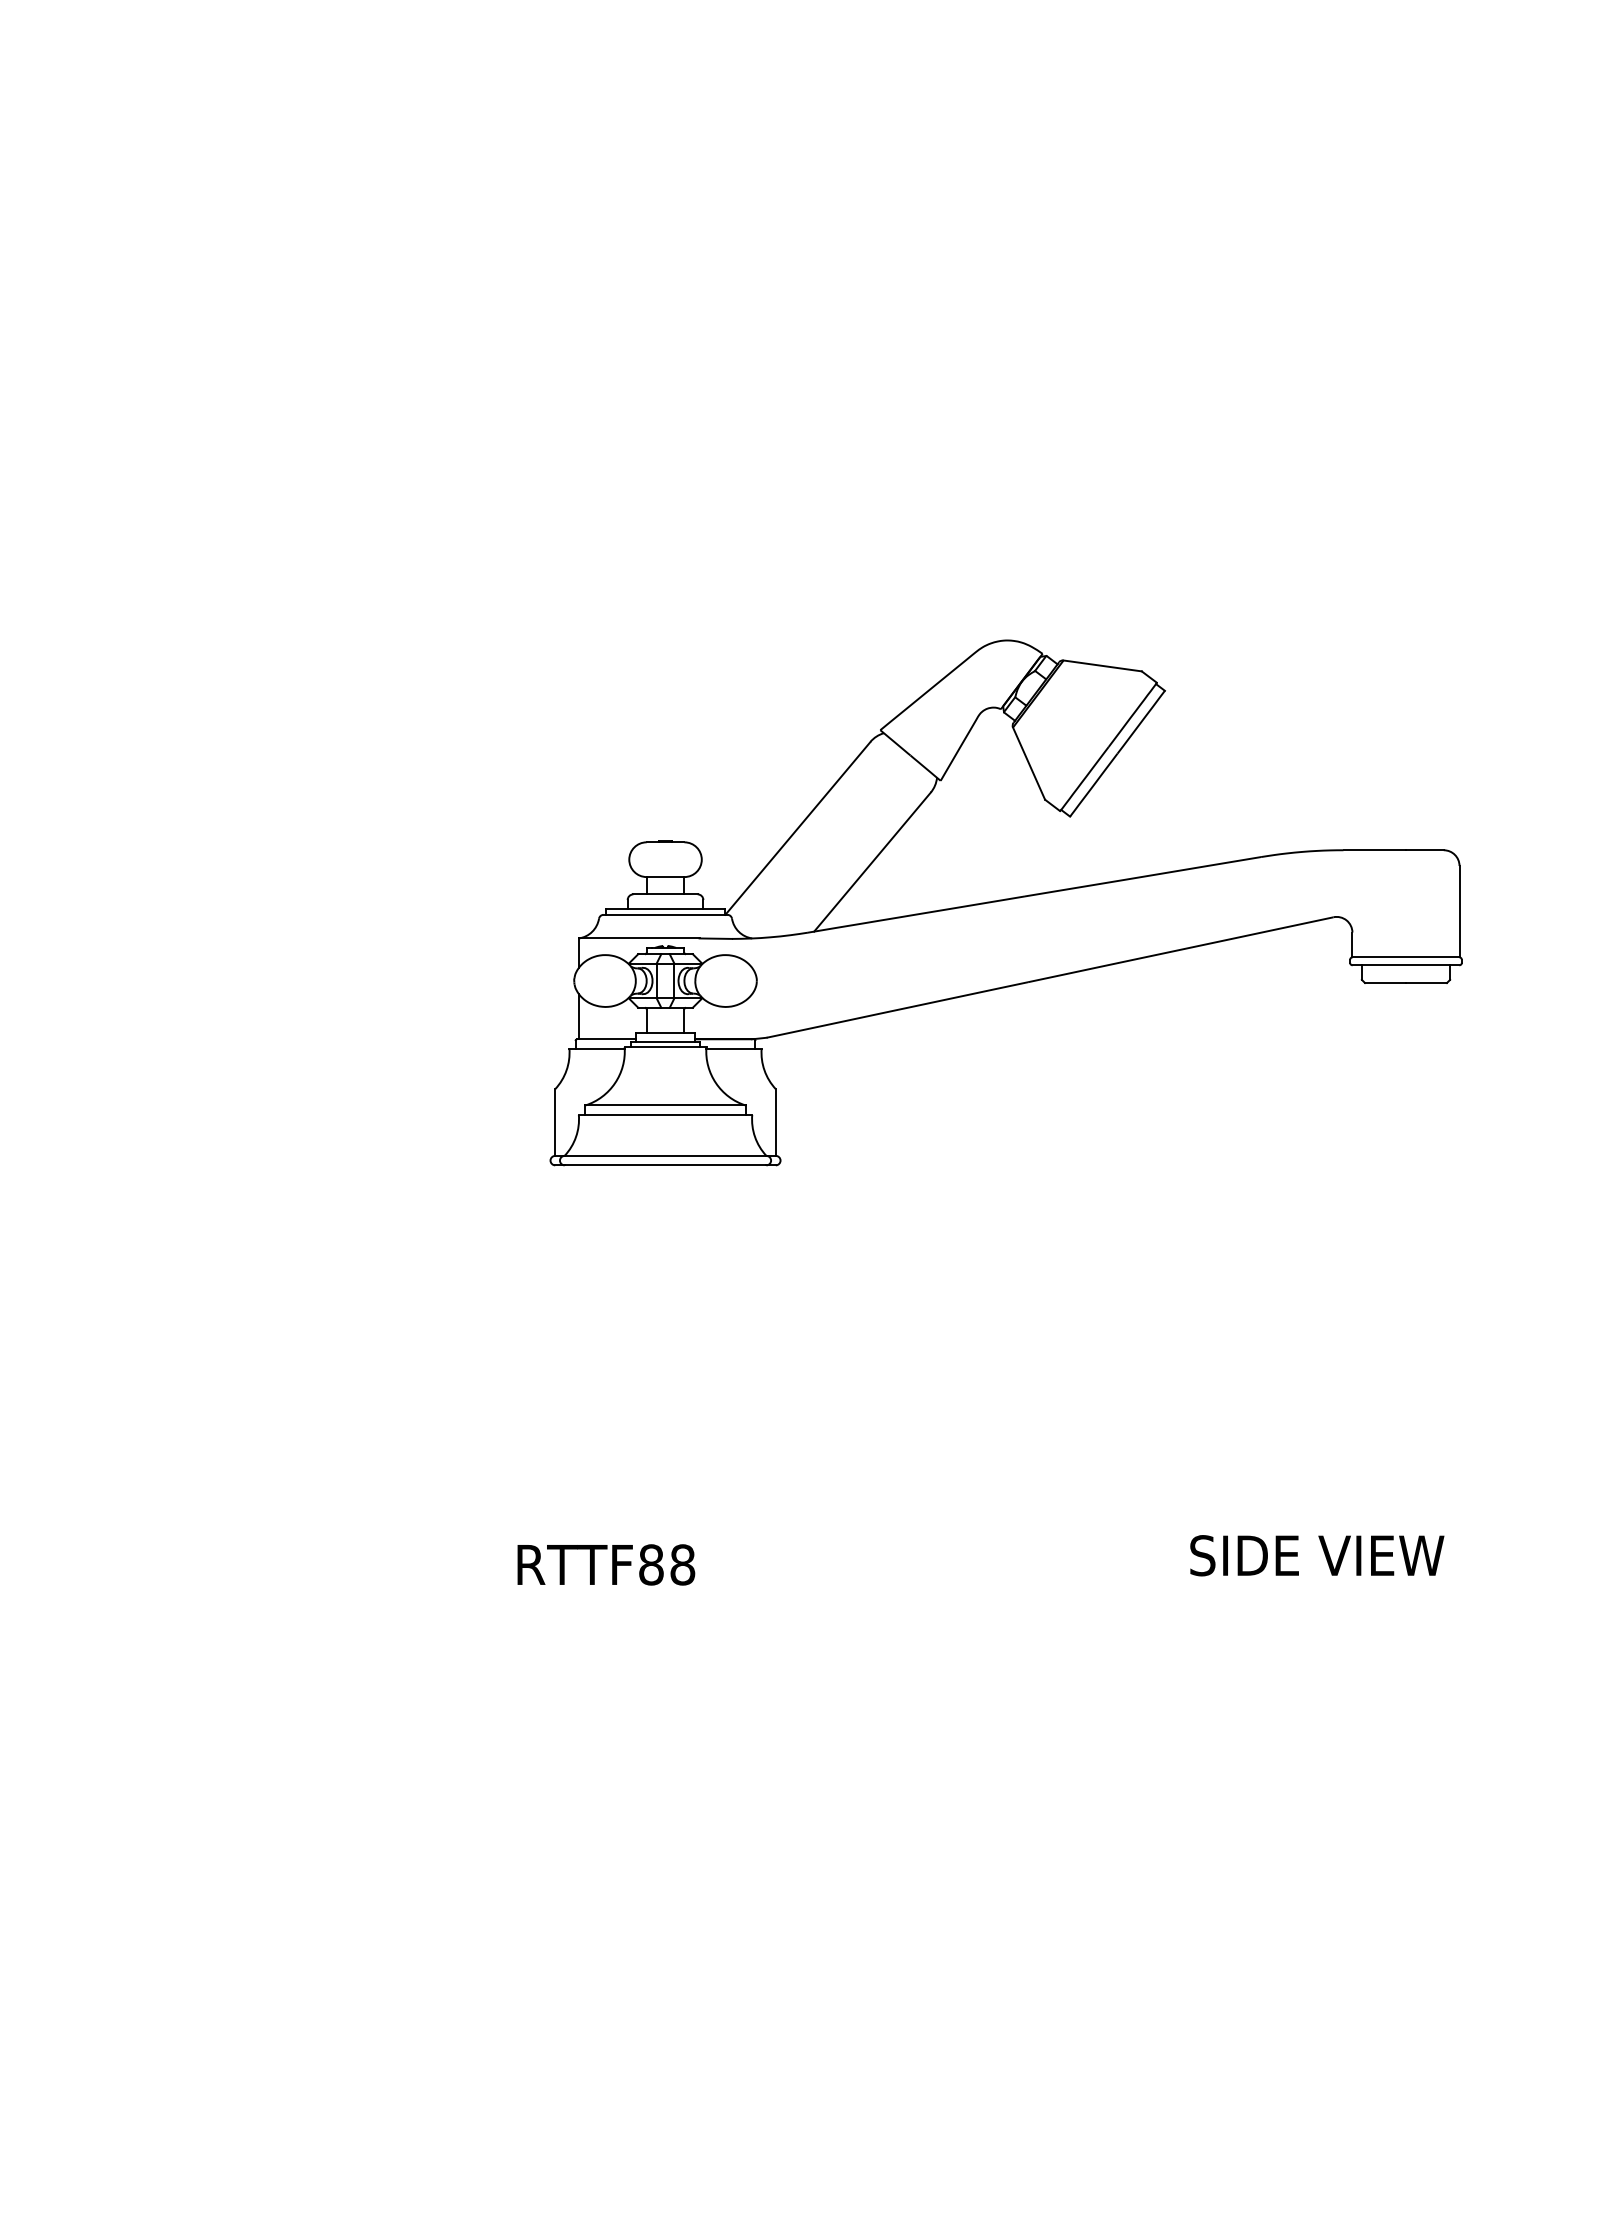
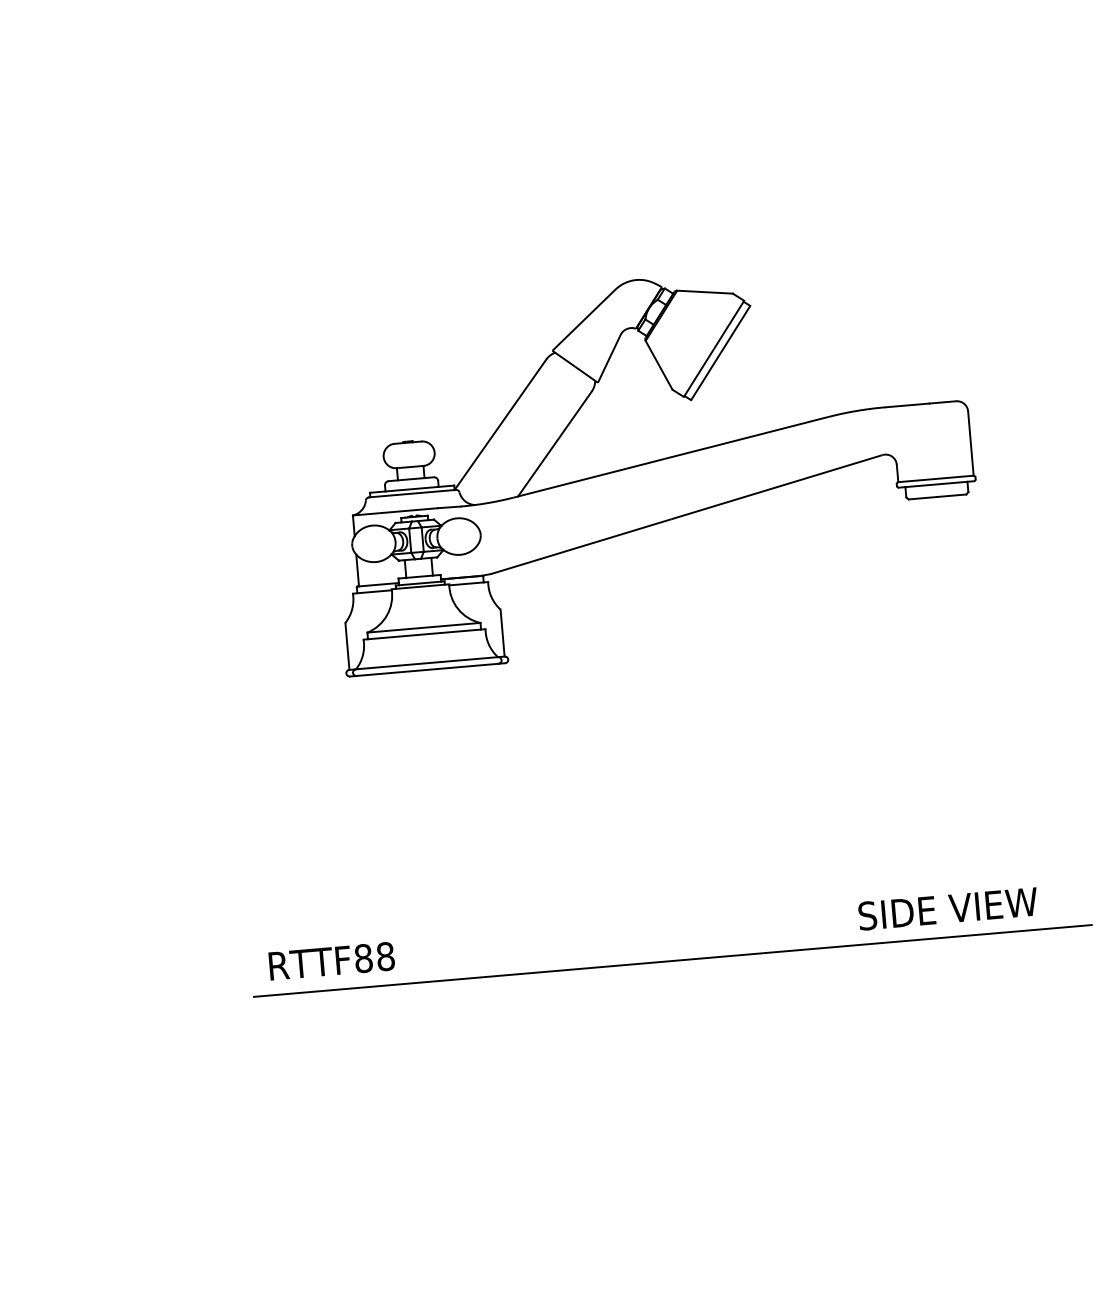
text: (1317, 1555) -> (948, 908), moved
text: (606, 1564) -> (332, 960), moved
line: (976, 1605) -> (672, 960), added

